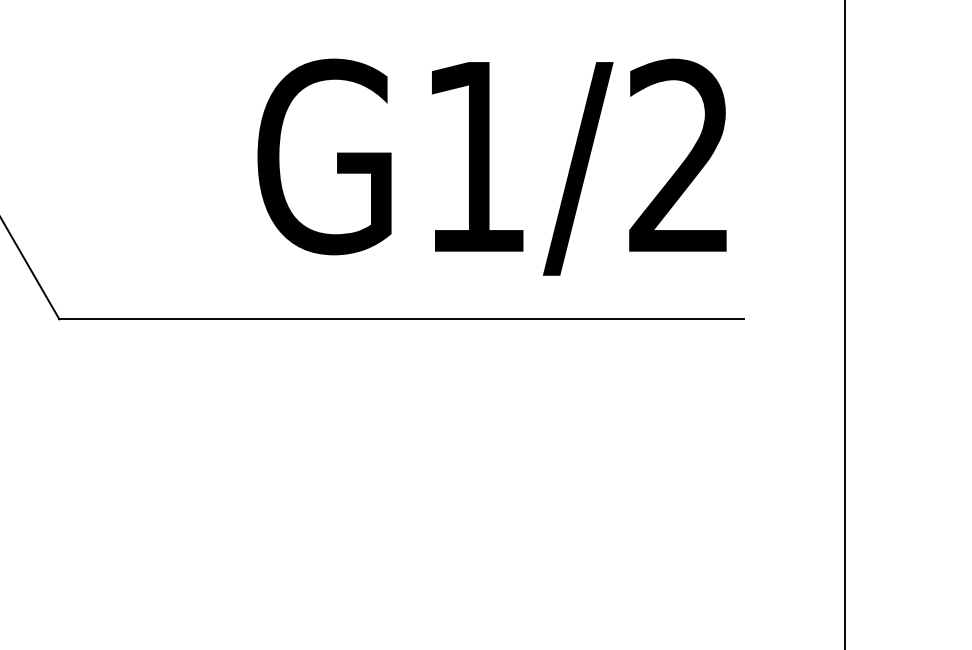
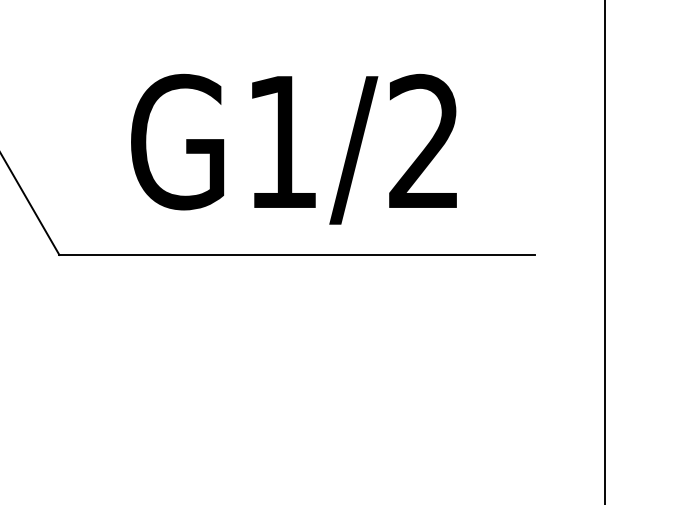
text: (491, 166) -> (293, 148), moved

